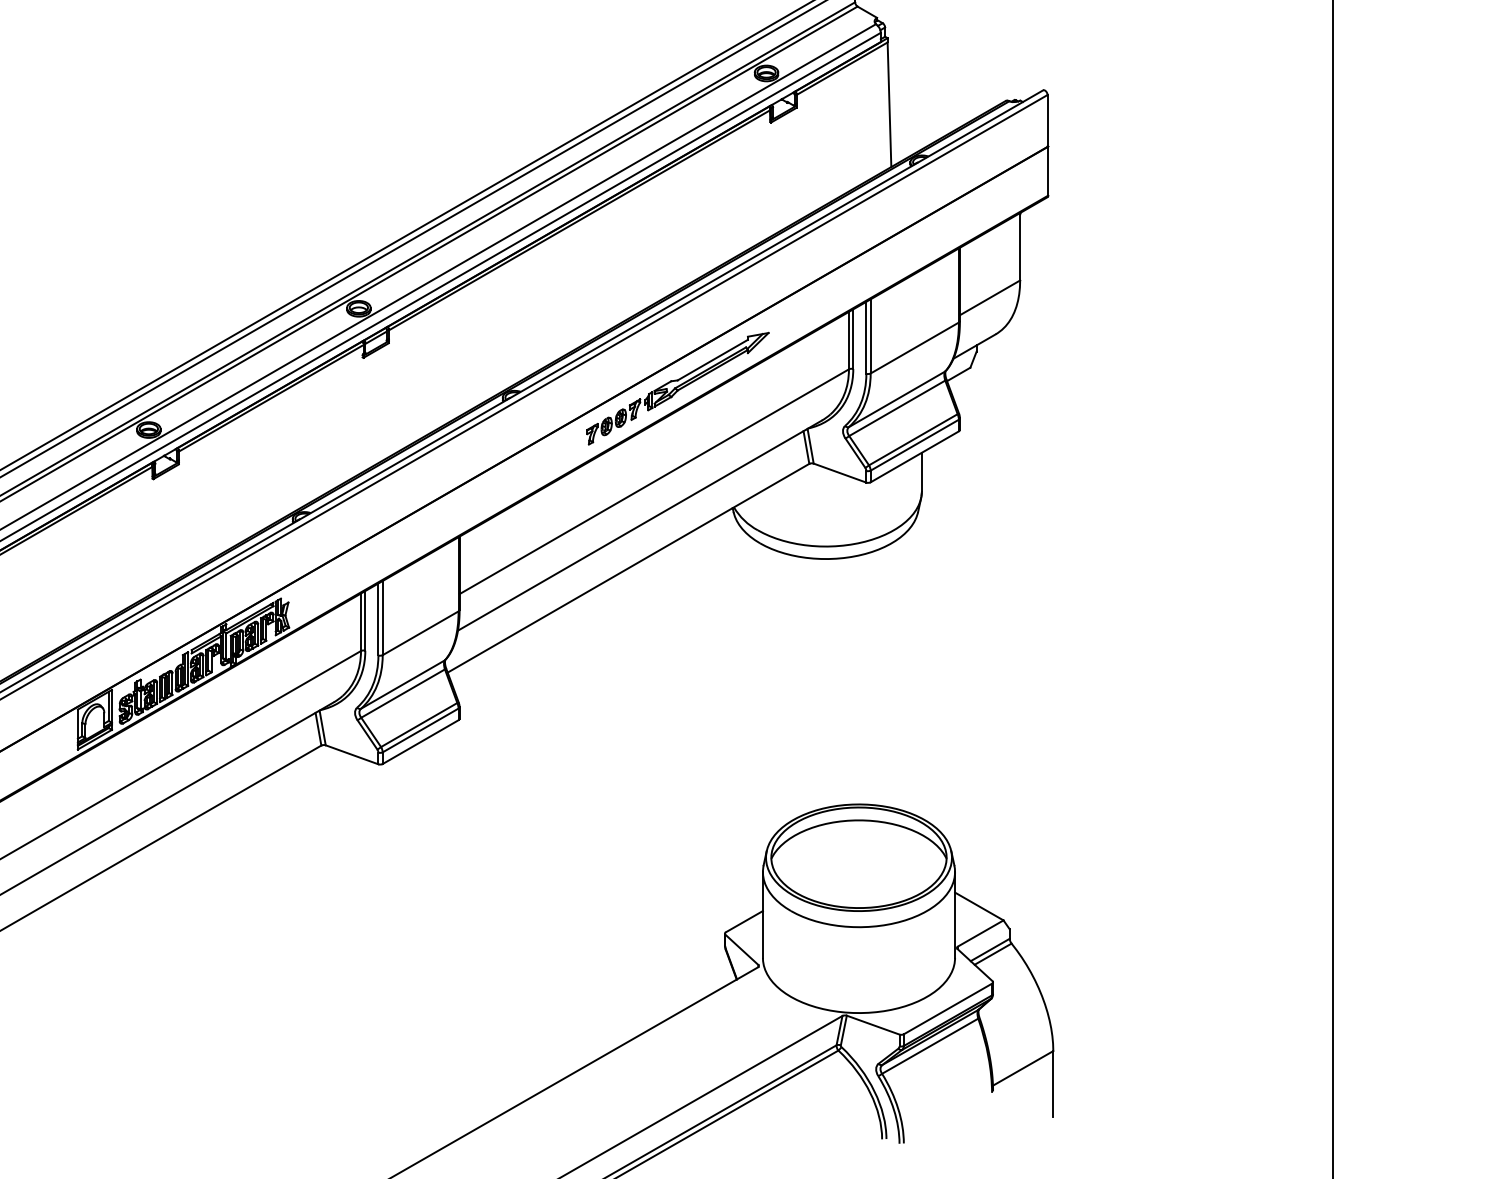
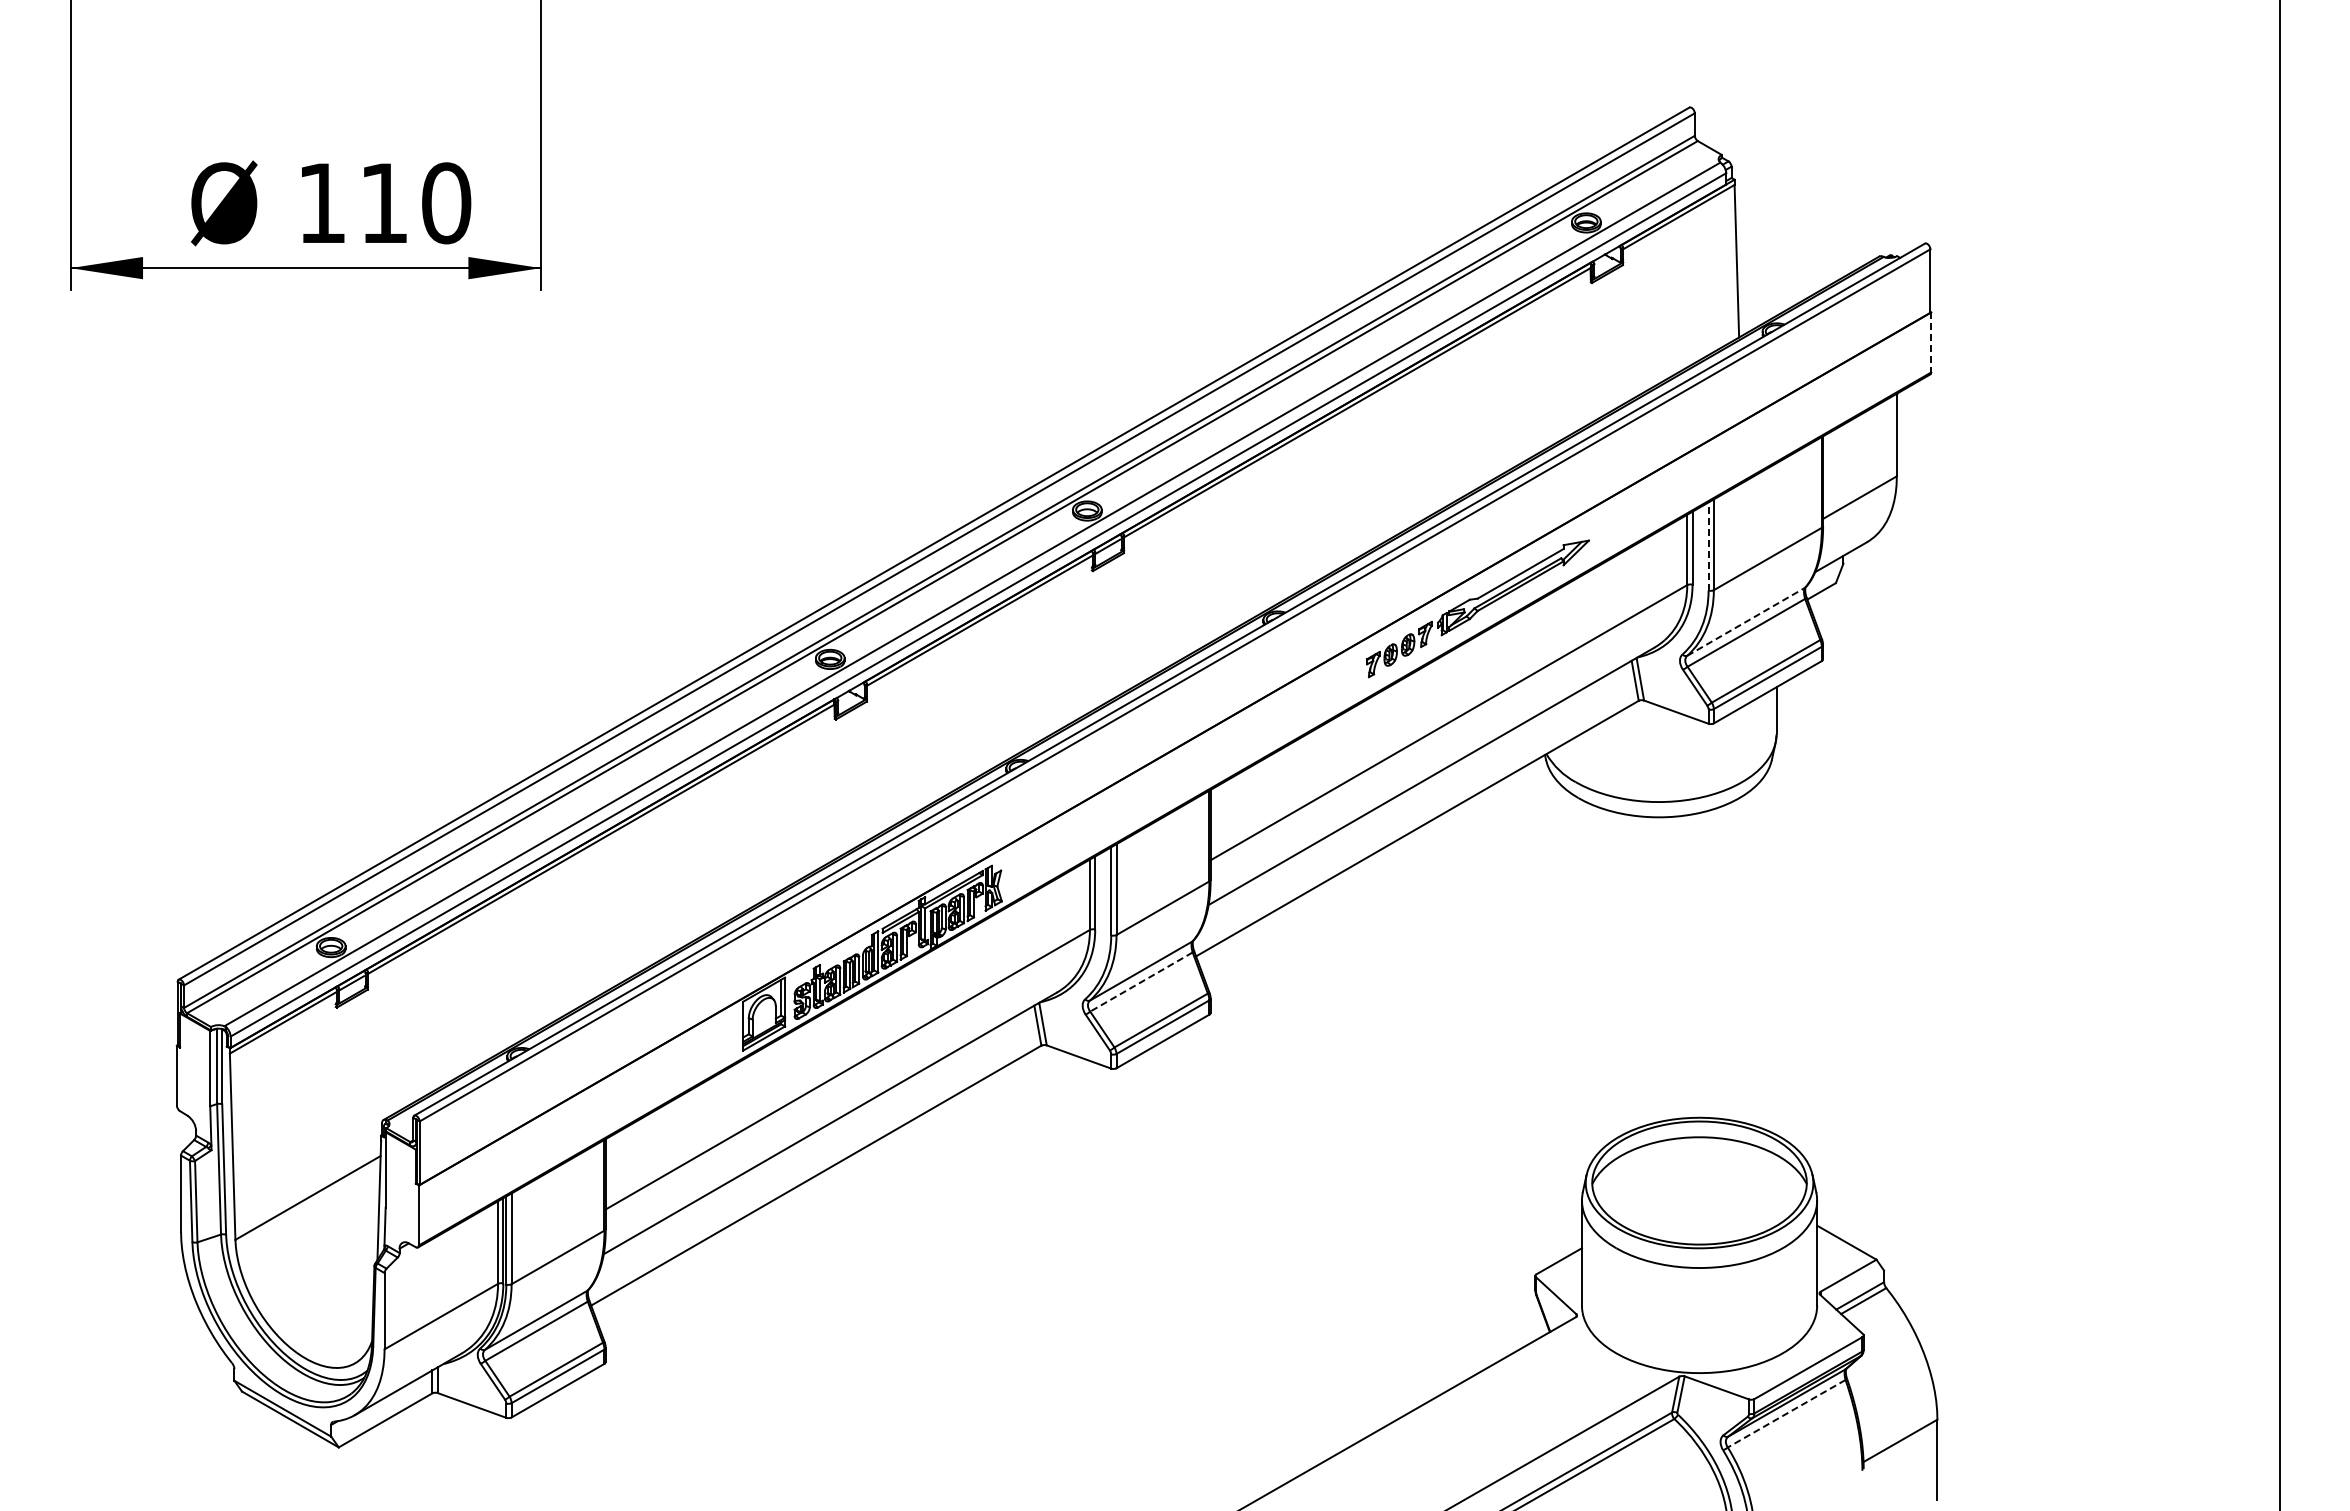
line: (1048, 171) -> (1931, 342), solid -> dashed
line: (866, 337) -> (1708, 546), solid -> dashed
line: (897, 399) -> (1746, 621), solid -> dashed
line: (403, 693) -> (1141, 982), solid -> dashed
line: (930, 1046) -> (1786, 1413), solid -> dashed

